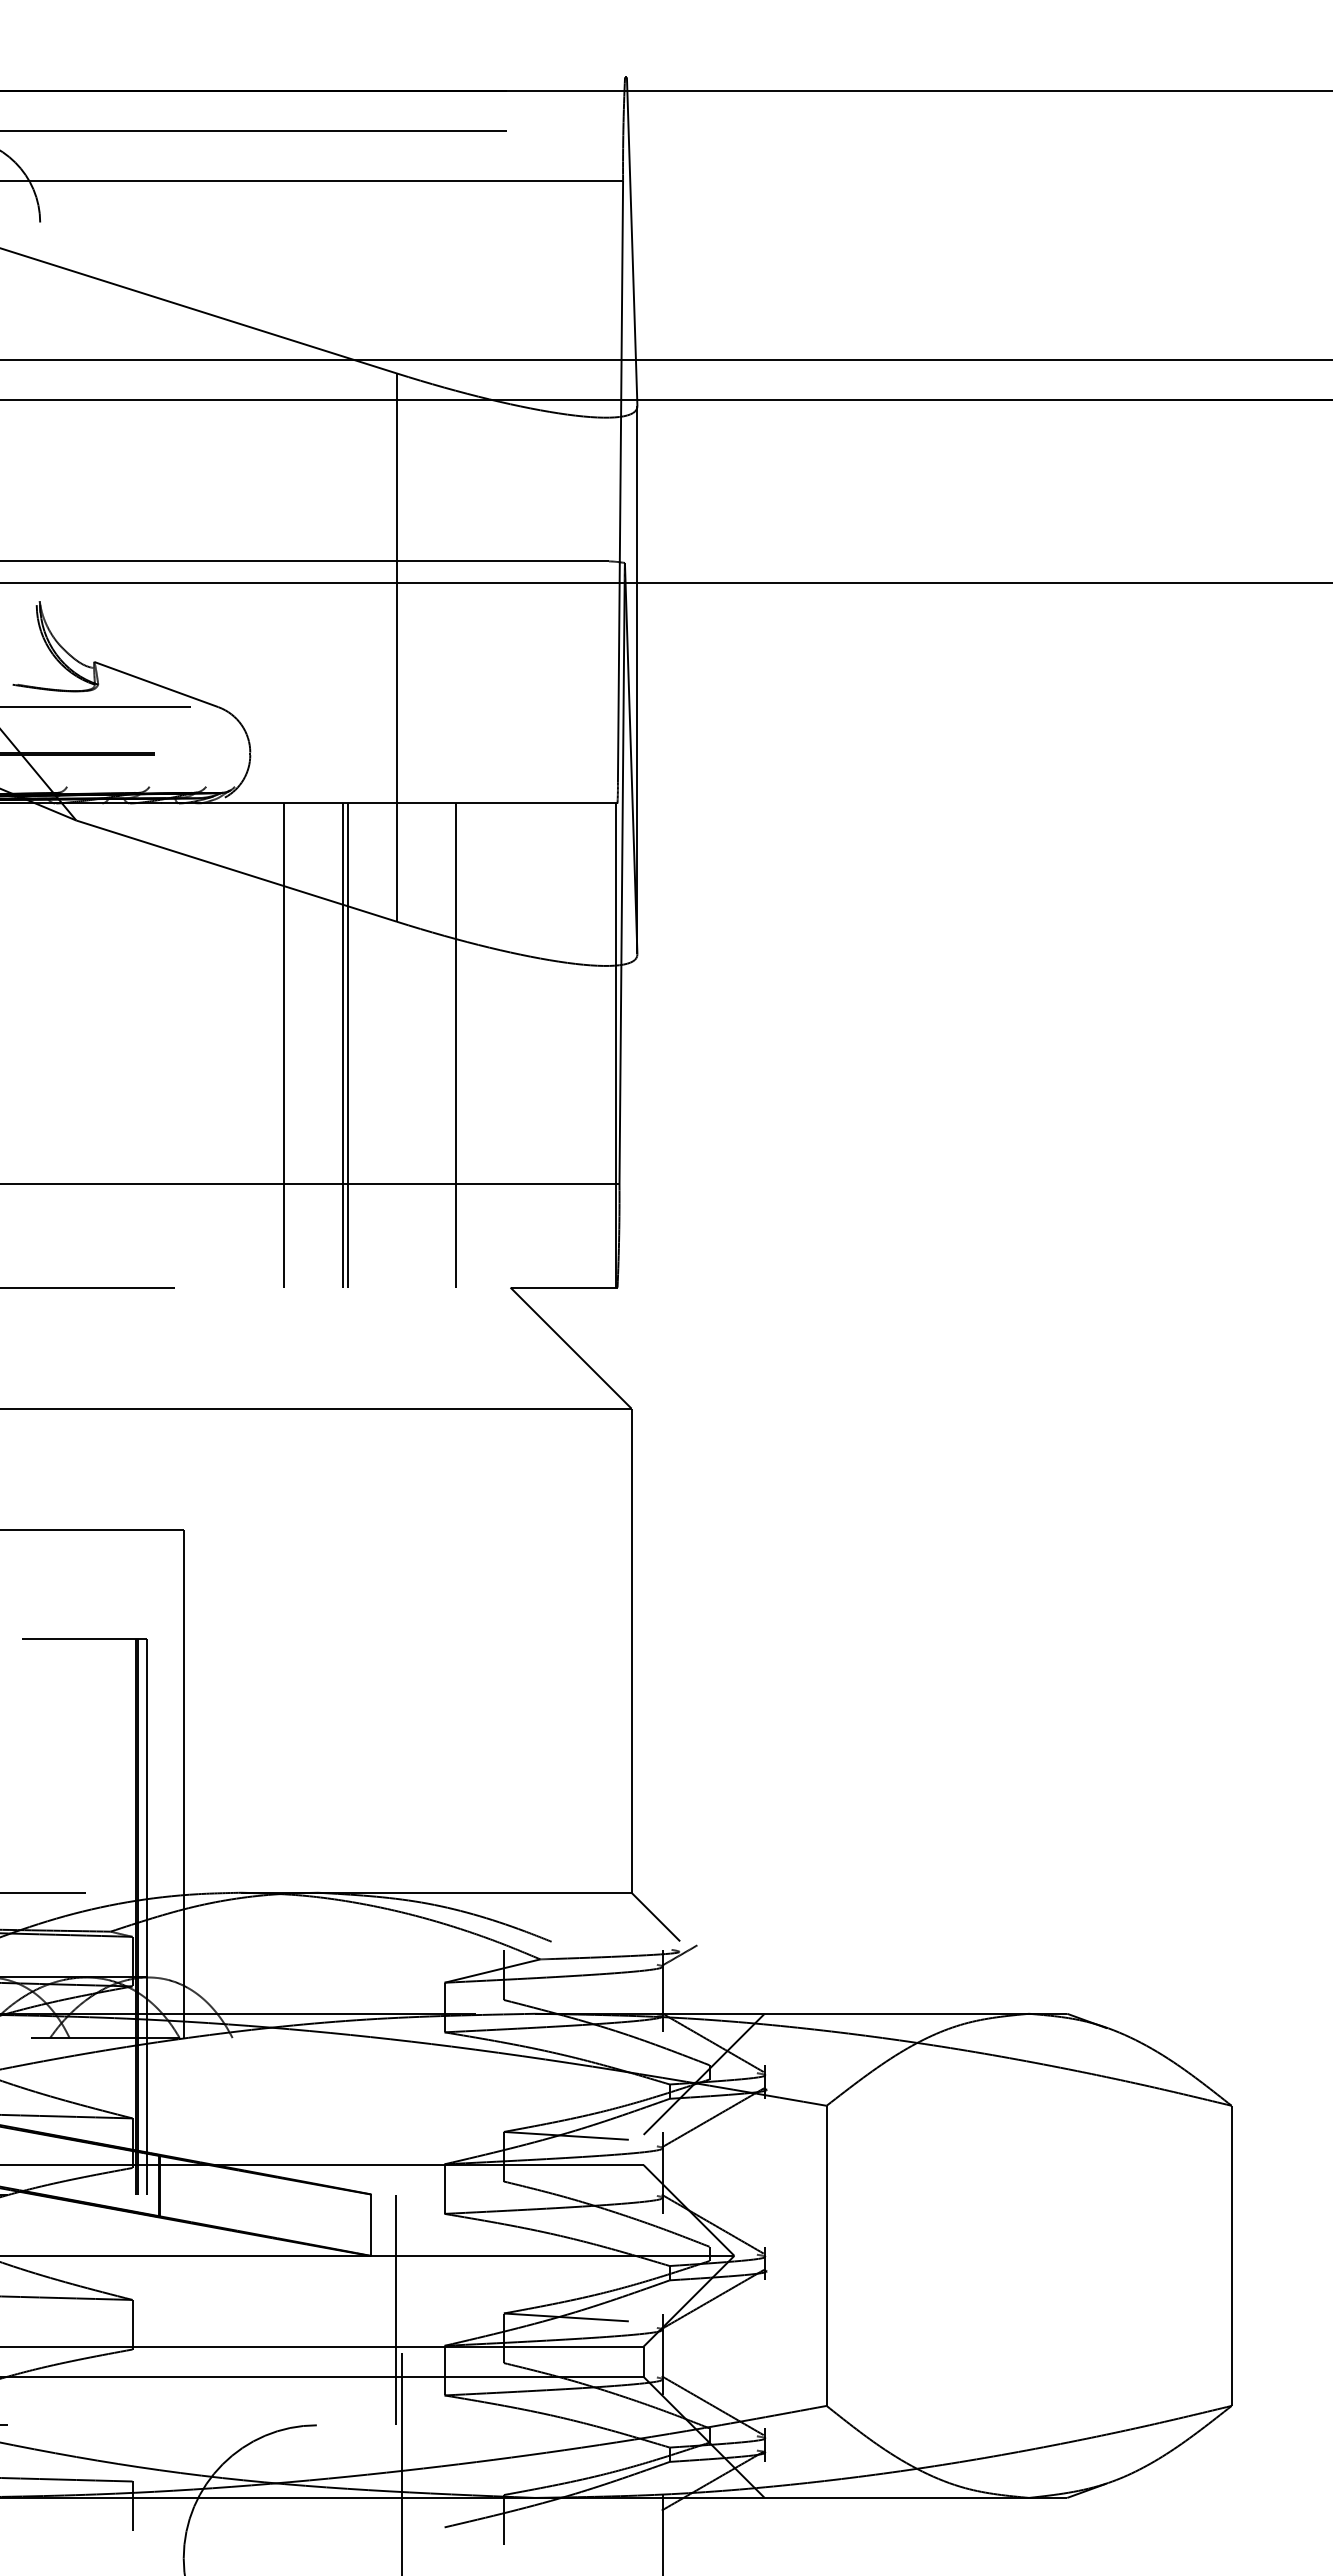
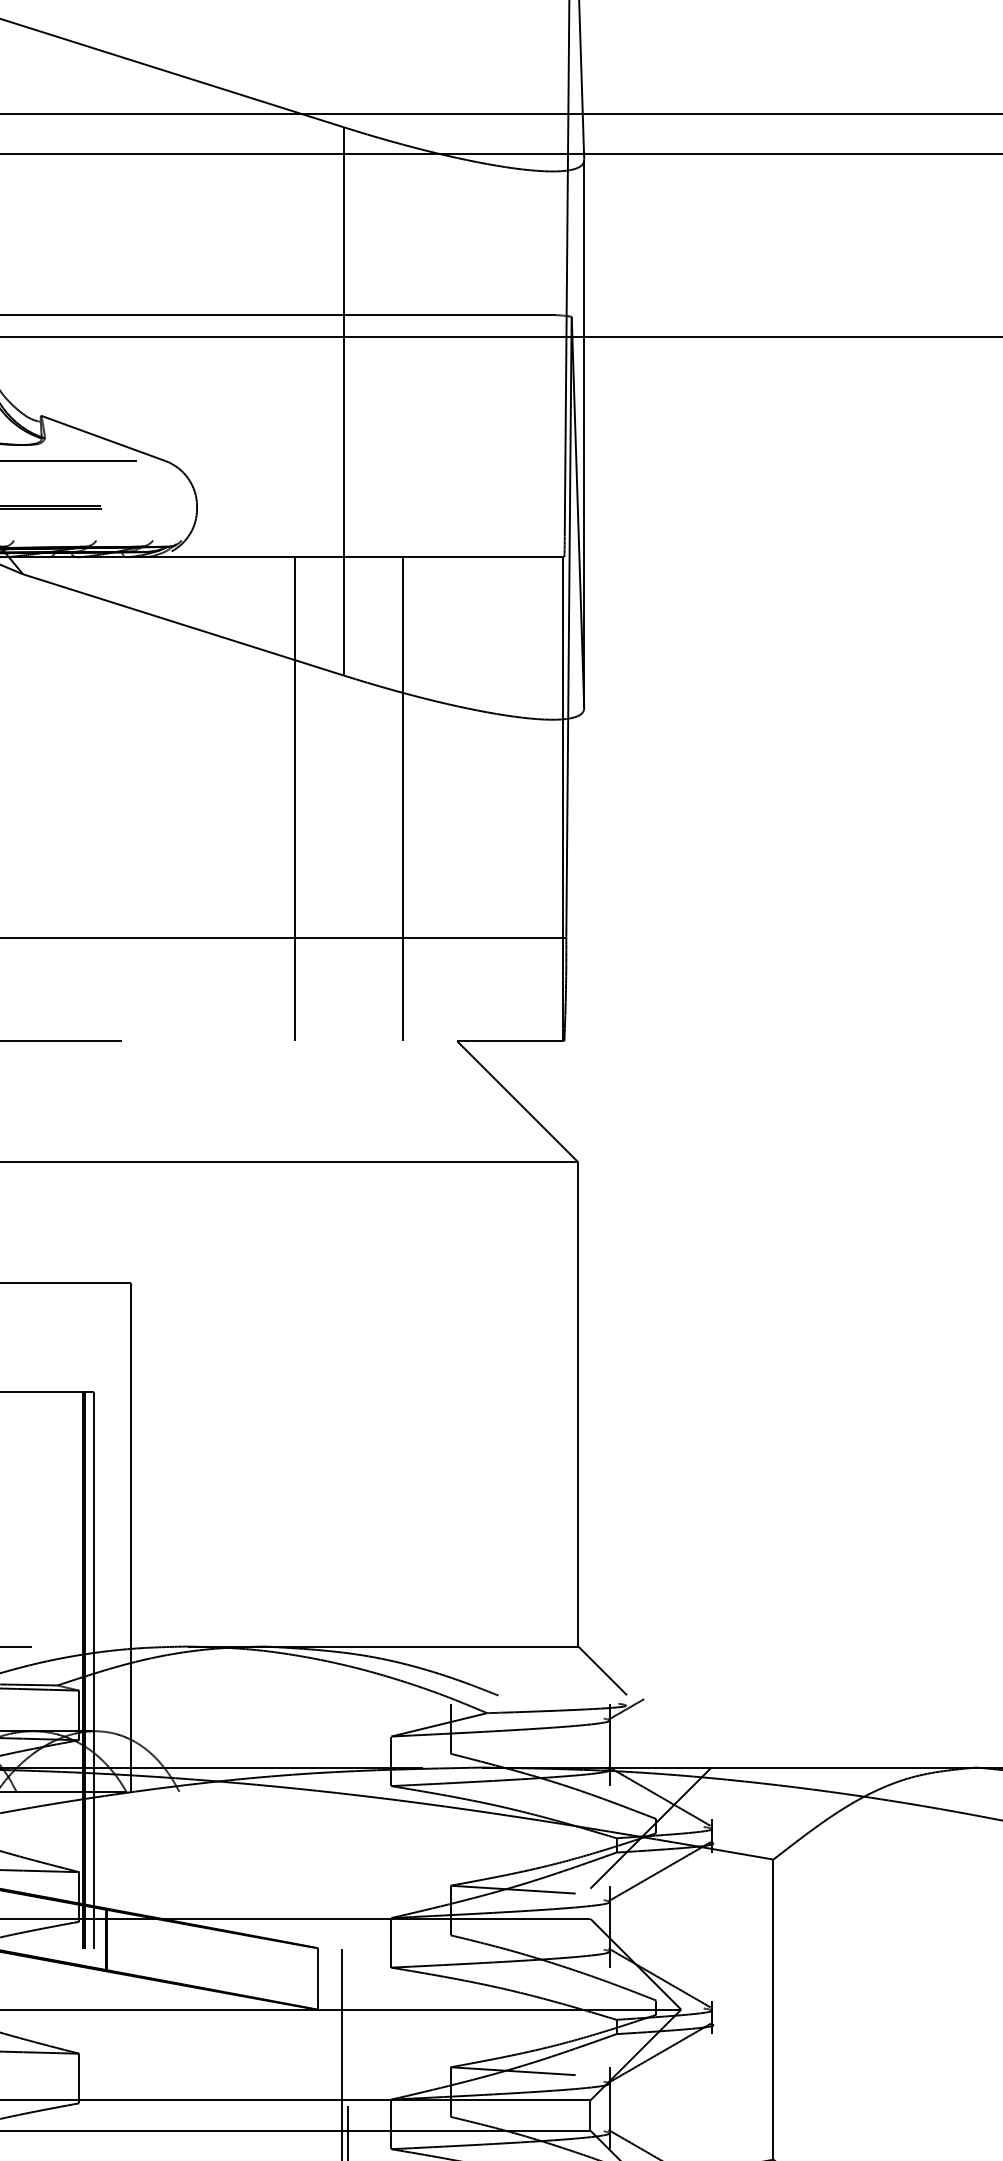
line: (284, 1045) -> (231, 799), removed
line: (342, 1045) -> (289, 799), removed

